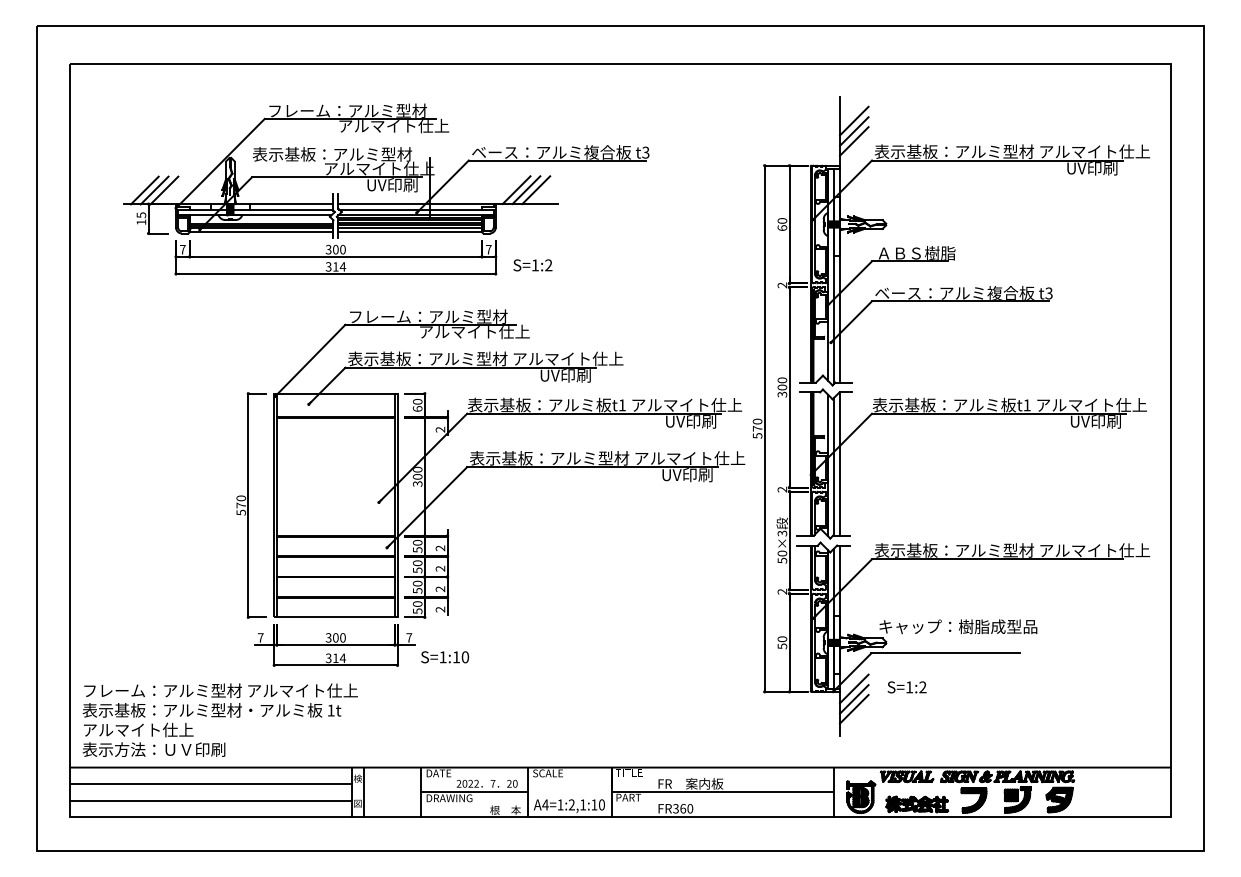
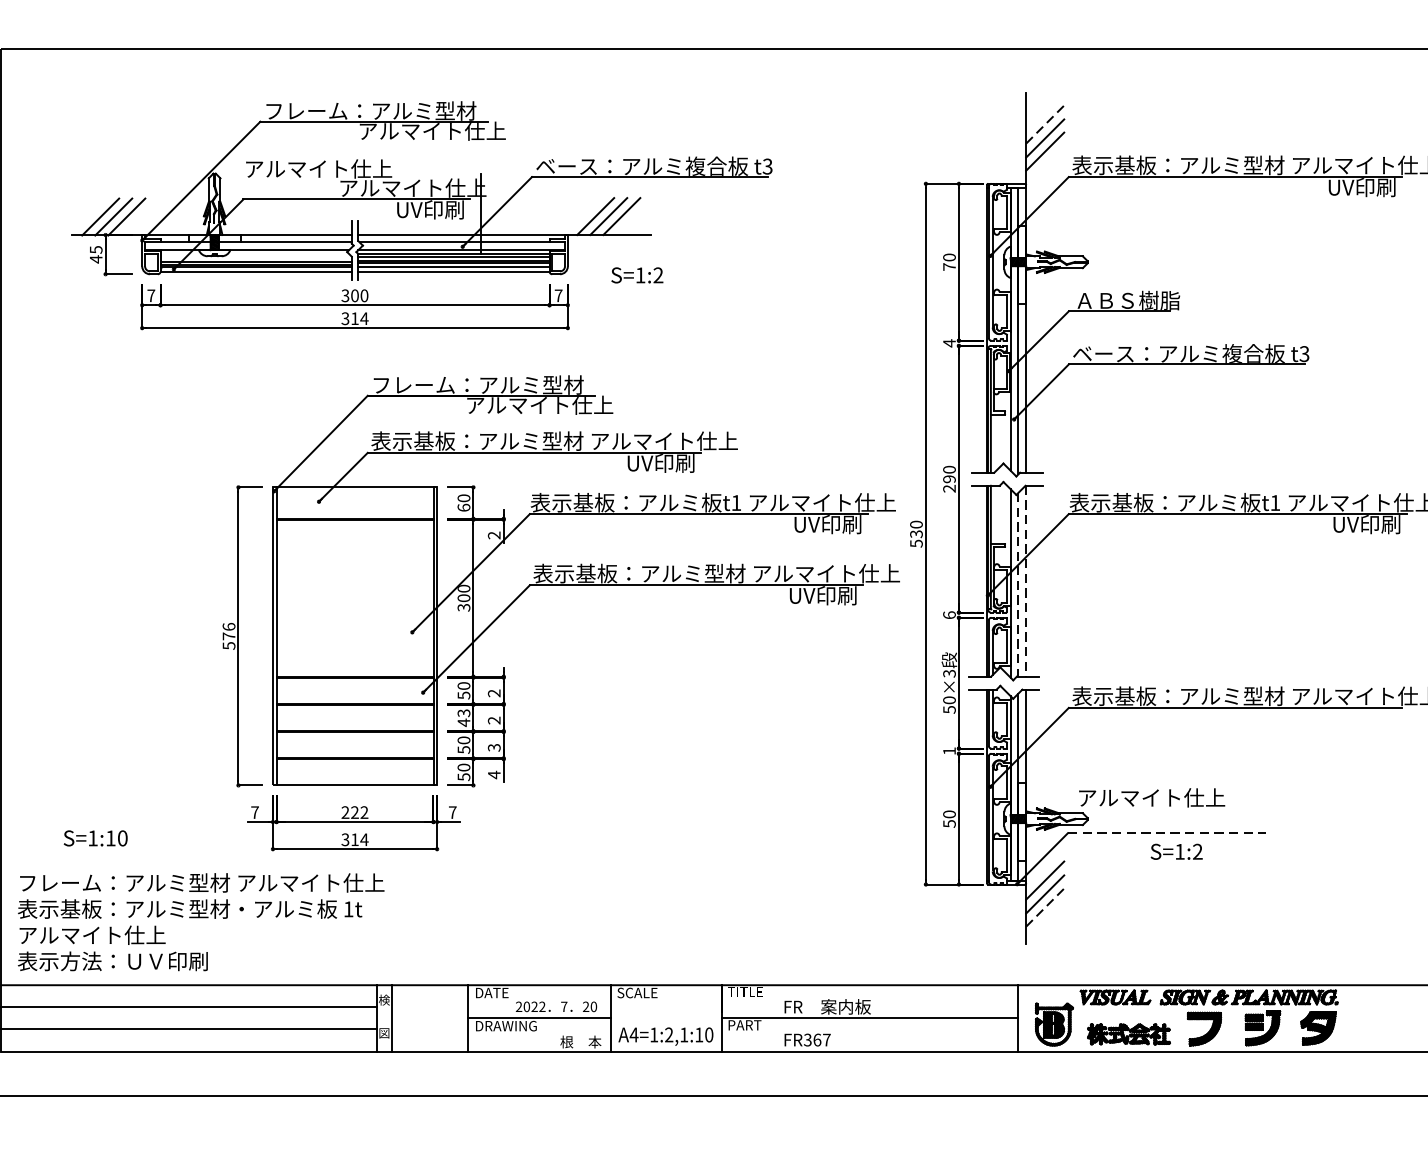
line: (854, 120) -> (1045, 123), solid -> dashed
text: (332, 154) -> (350, 169), 表示基板：アルミ型材 -> アルマイト仕上
text: (141, 222) -> (96, 259), 15 -> 45
text: (782, 227) -> (949, 266), 60 -> 70
text: (532, 265) -> (636, 275), moved
text: (782, 285) -> (949, 343), 2 -> 4
text: (782, 390) -> (949, 483), 300 -> 290
text: (757, 428) -> (916, 533), 570 -> 530
line: (840, 464) -> (1026, 581), solid -> dashed
line: (834, 466) -> (1018, 584), solid -> dashed
text: (782, 489) -> (949, 615), 2 -> 6
text: (240, 498) -> (228, 627), 570 -> 576
text: (417, 566) -> (463, 717), 50 -> 43
text: (440, 588) -> (494, 746), 2 -> 3
text: (781, 591) -> (948, 750), 2 -> 1
text: (440, 609) -> (494, 774), 2 -> 4
text: (958, 626) -> (1183, 797), キャップ：樹脂成型品 -> アルマイト仕上
text: (335, 637) -> (354, 812), 300 -> 222
line: (946, 653) -> (1167, 833), solid -> dashed
text: (445, 657) -> (96, 838), moved
text: (906, 687) -> (1175, 852), moved
line: (854, 708) -> (1045, 906), solid -> dashed
text: (690, 808) -> (827, 1039), FR360 -> FR367

